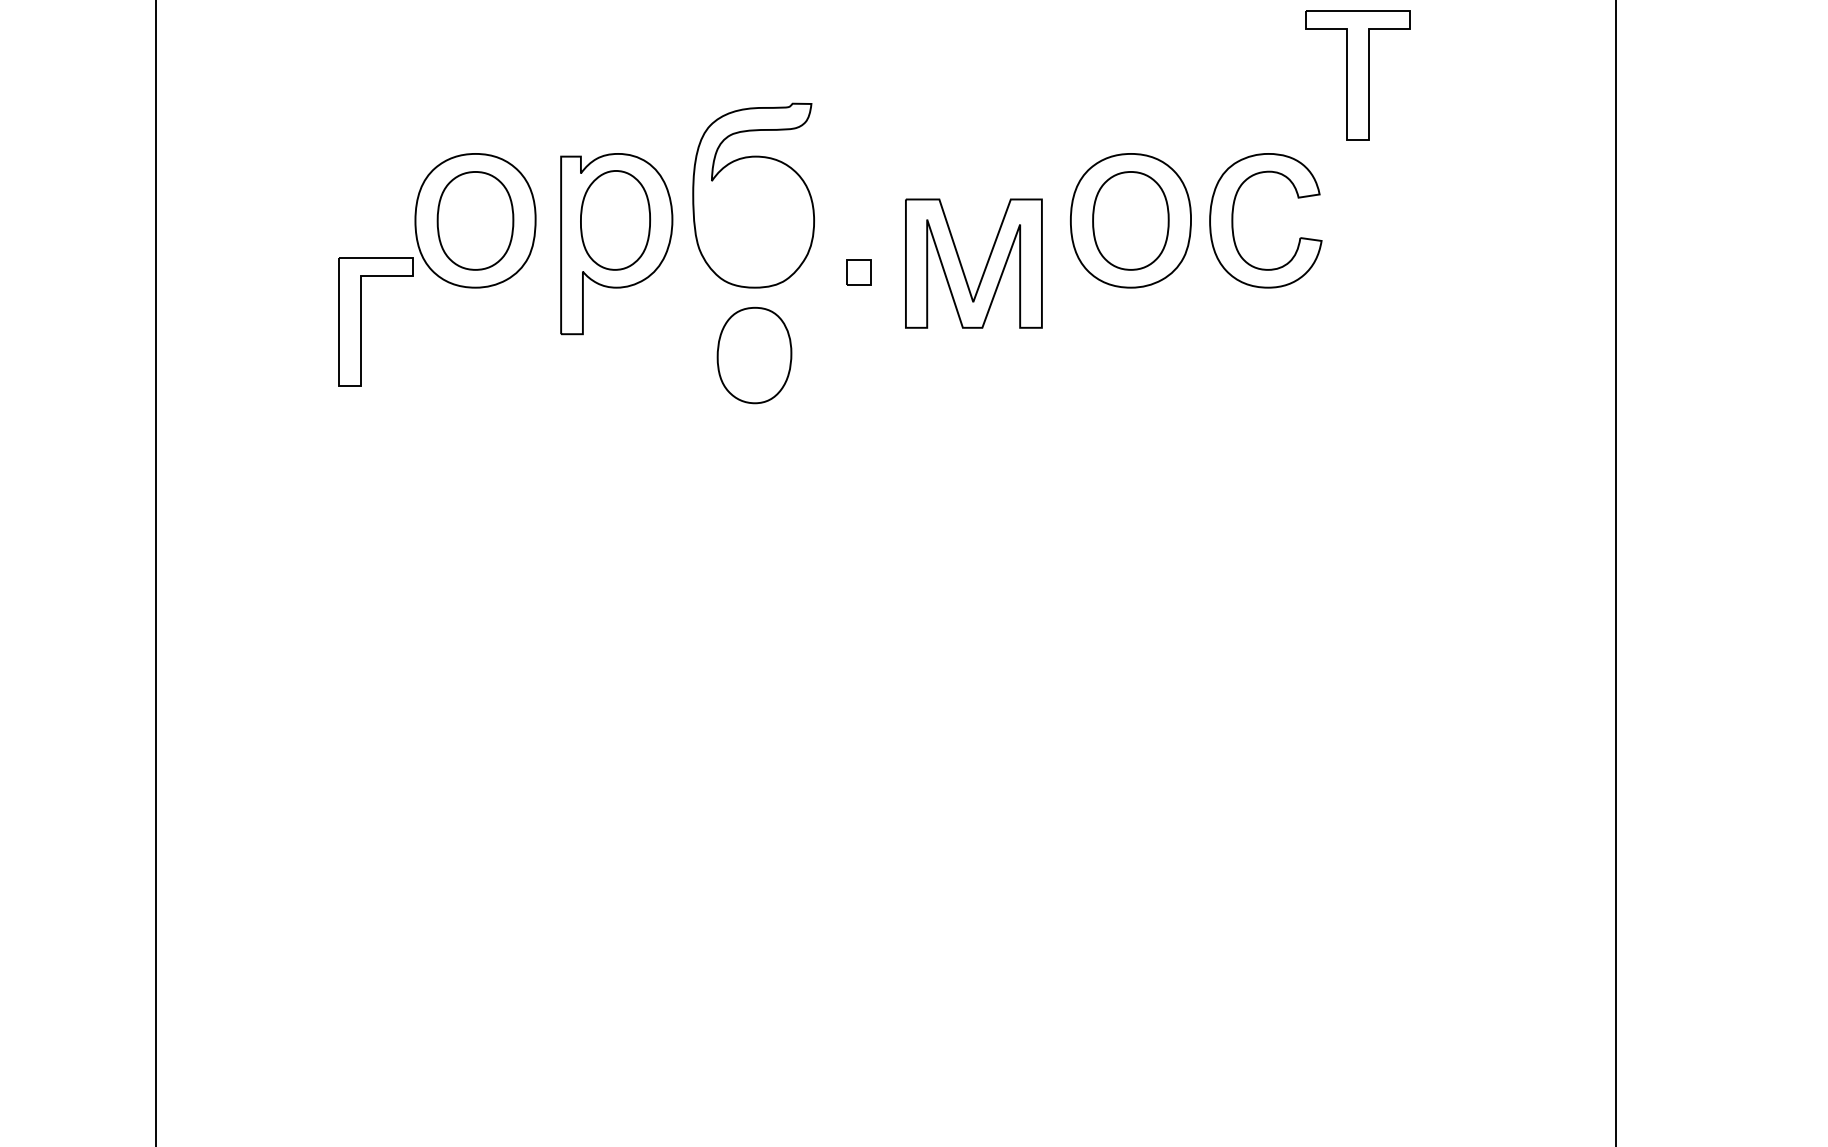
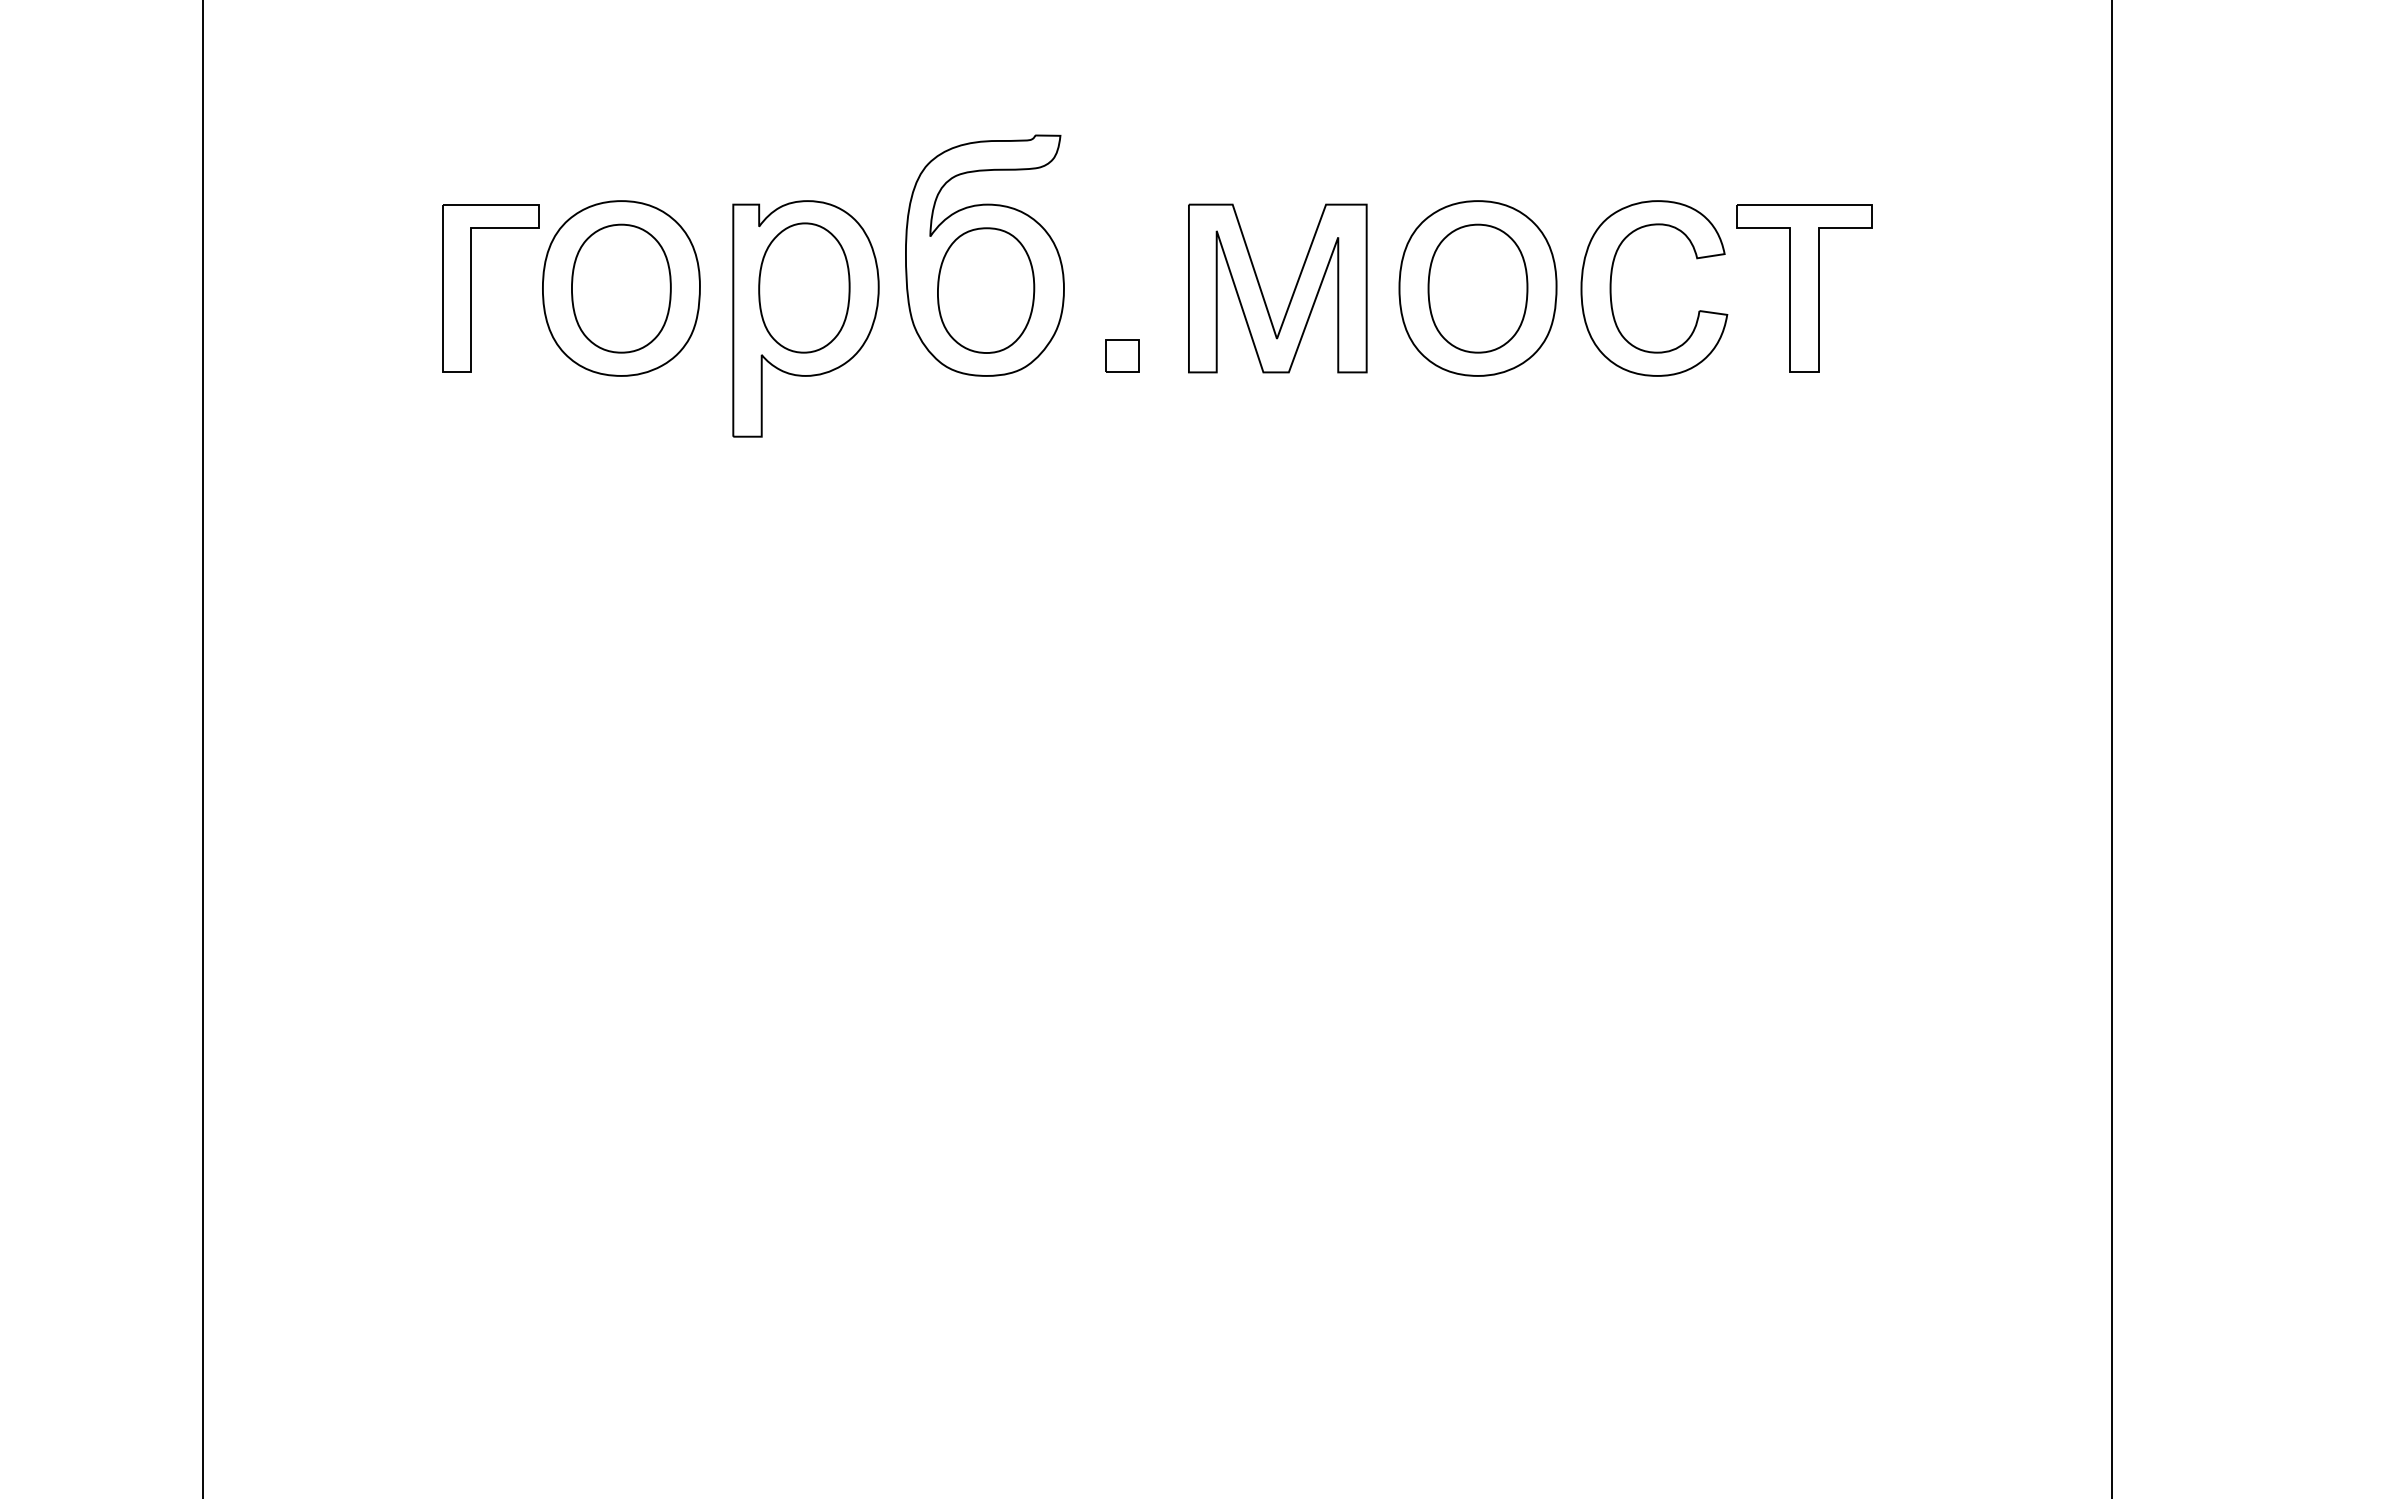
part: (1357, 75) -> (1804, 288), moved
part: (962, 268) -> (1263, 294), moved
part: (360, 321) -> (471, 288), moved
part: (754, 355) -> (986, 290), moved

